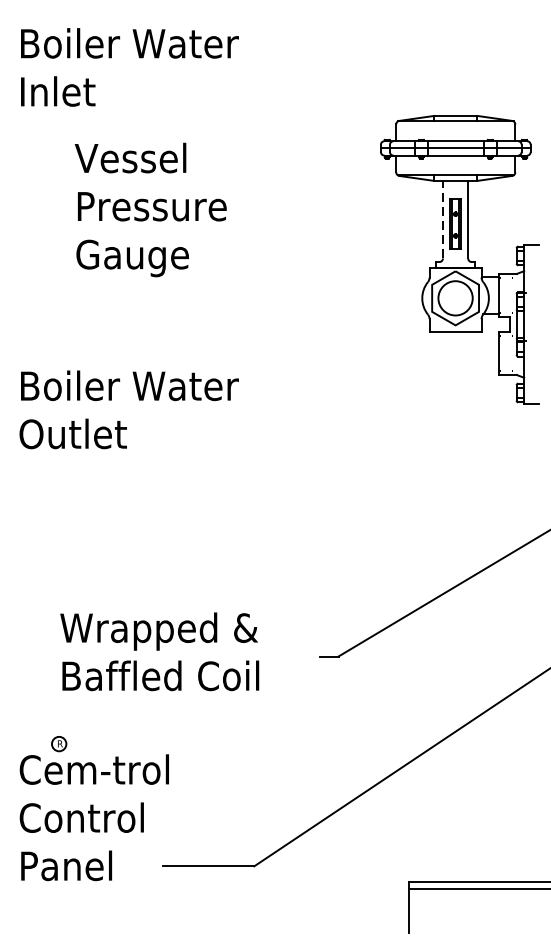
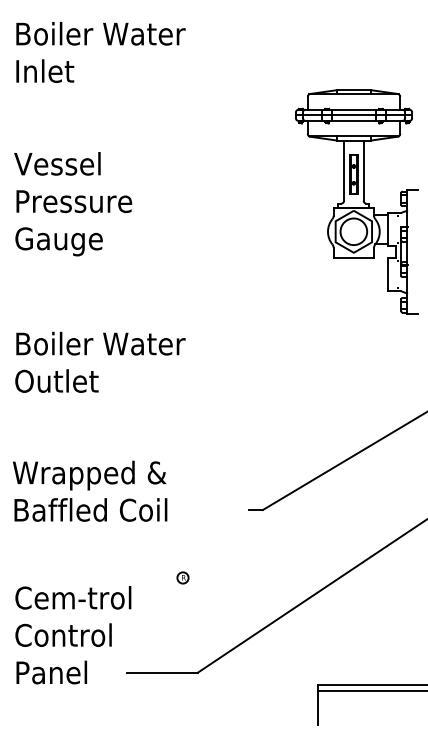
text: (151, 210) -> (73, 204), moved
line: (443, 219) -> (344, 170), dashed -> solid
text: (129, 408) -> (100, 361), moved
text: (160, 650) -> (90, 490), moved
part: (58, 743) -> (182, 577), moved

